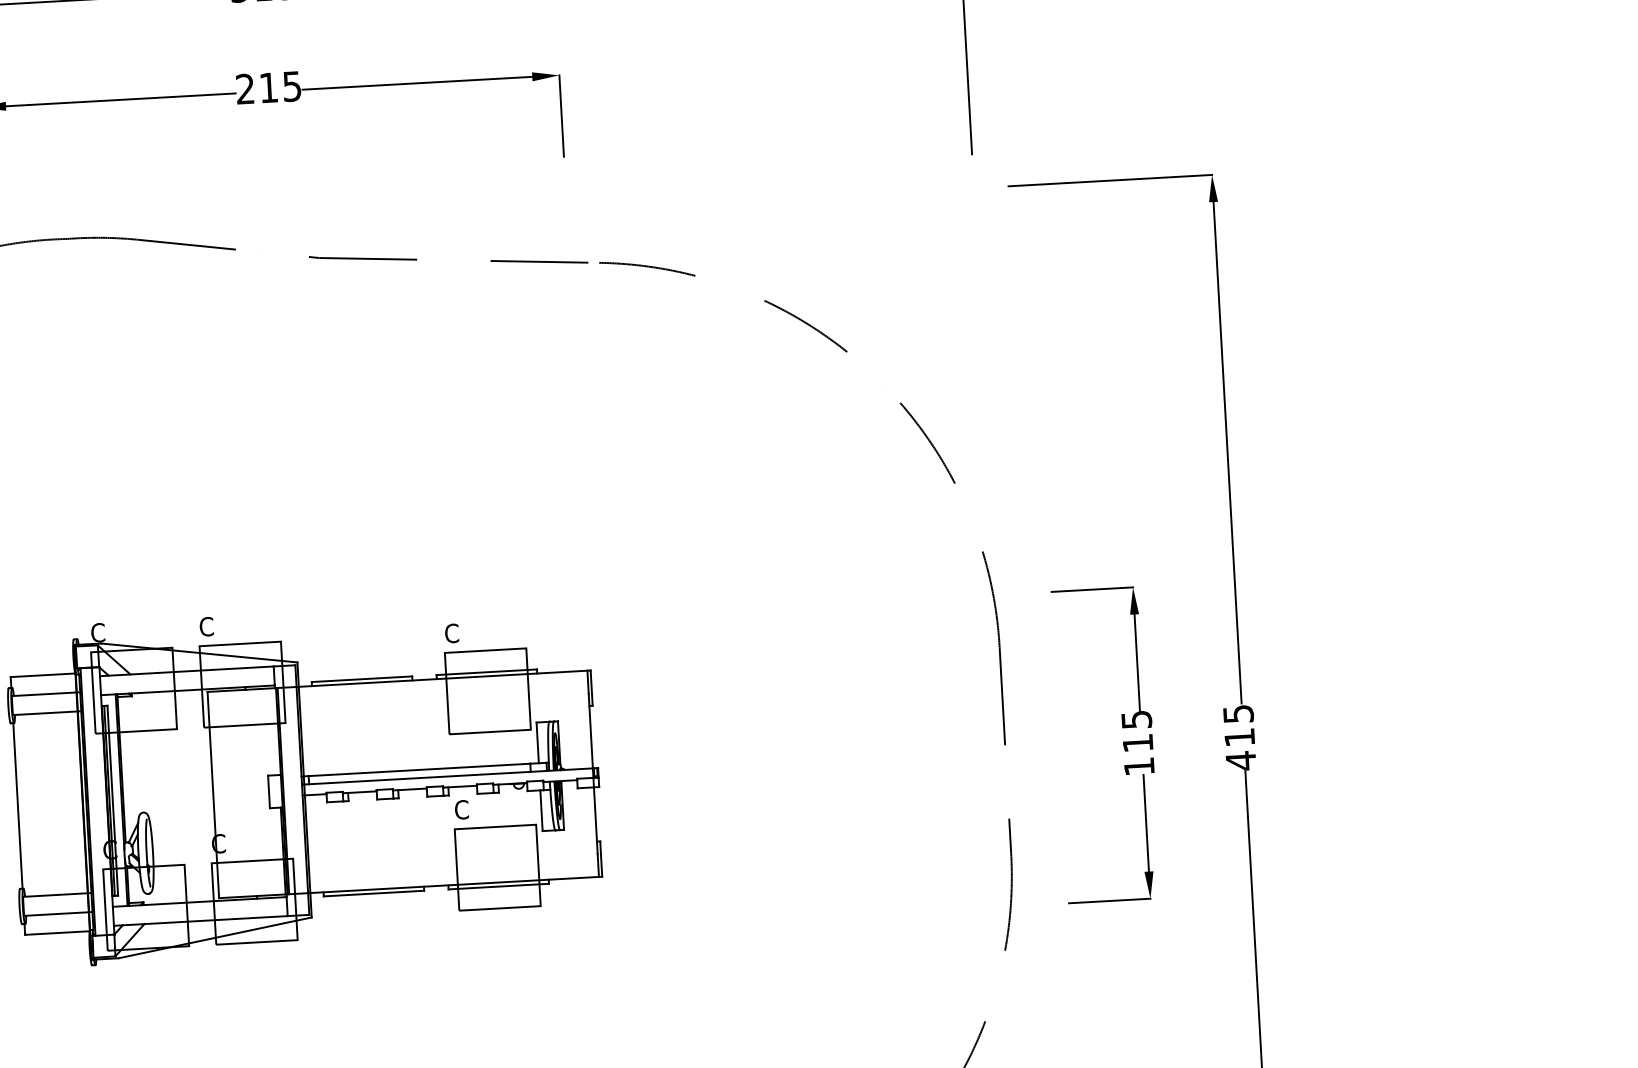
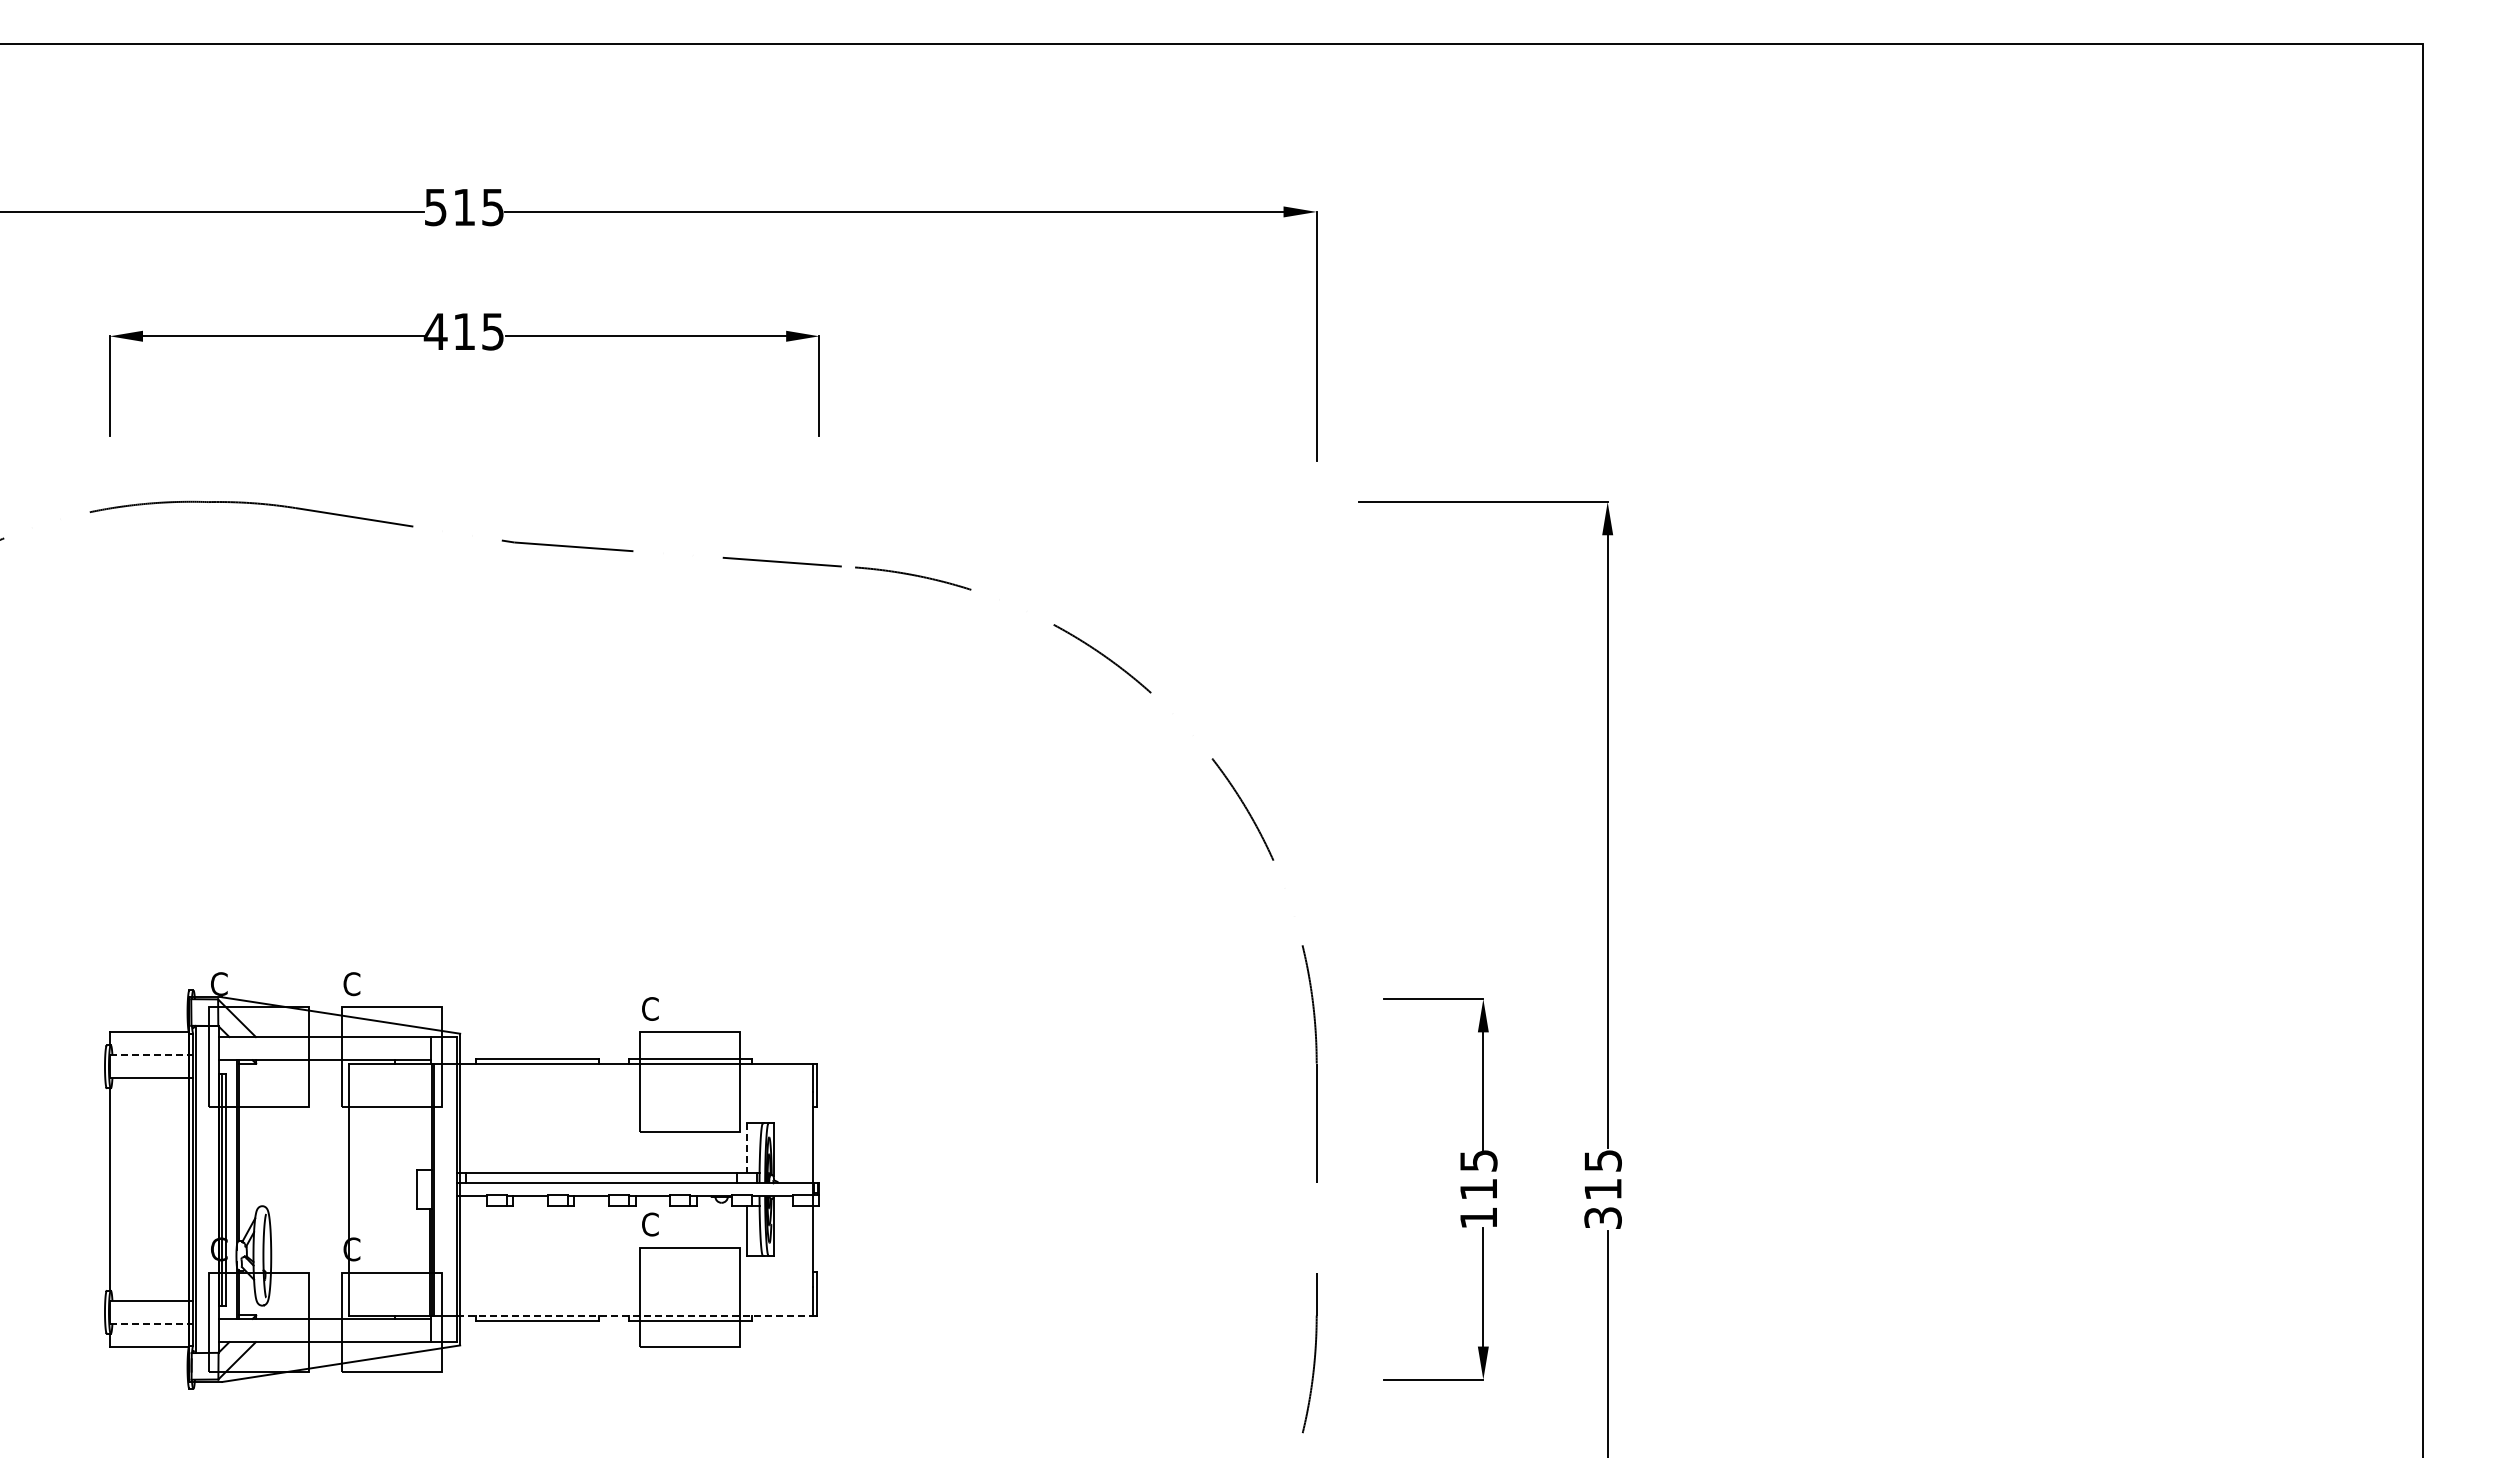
text: (245, 88) -> (435, 330), 215 -> 415
line: (45, 694) -> (151, 1055), solid -> dashed
line: (537, 743) -> (747, 1148), solid -> dashed
text: (1240, 761) -> (1602, 1218), 415 -> 315
line: (453, 884) -> (635, 1315), solid -> dashed
line: (58, 913) -> (151, 1323), solid -> dashed

